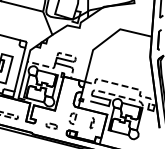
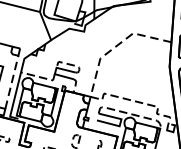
line: (106, 39) -> (116, 45), solid -> dashed
line: (19, 69) -> (11, 81), solid -> dashed

